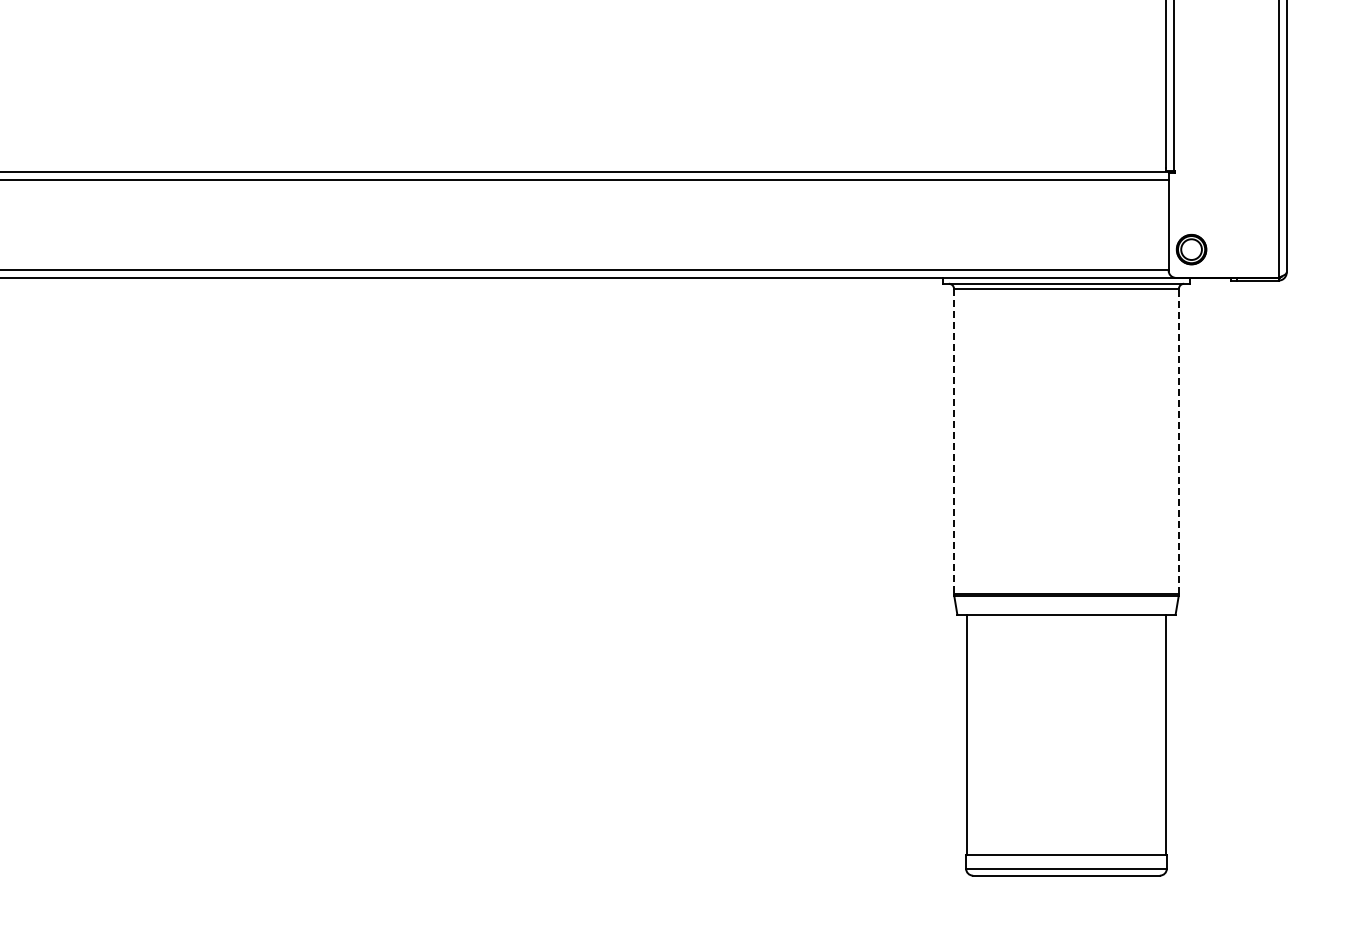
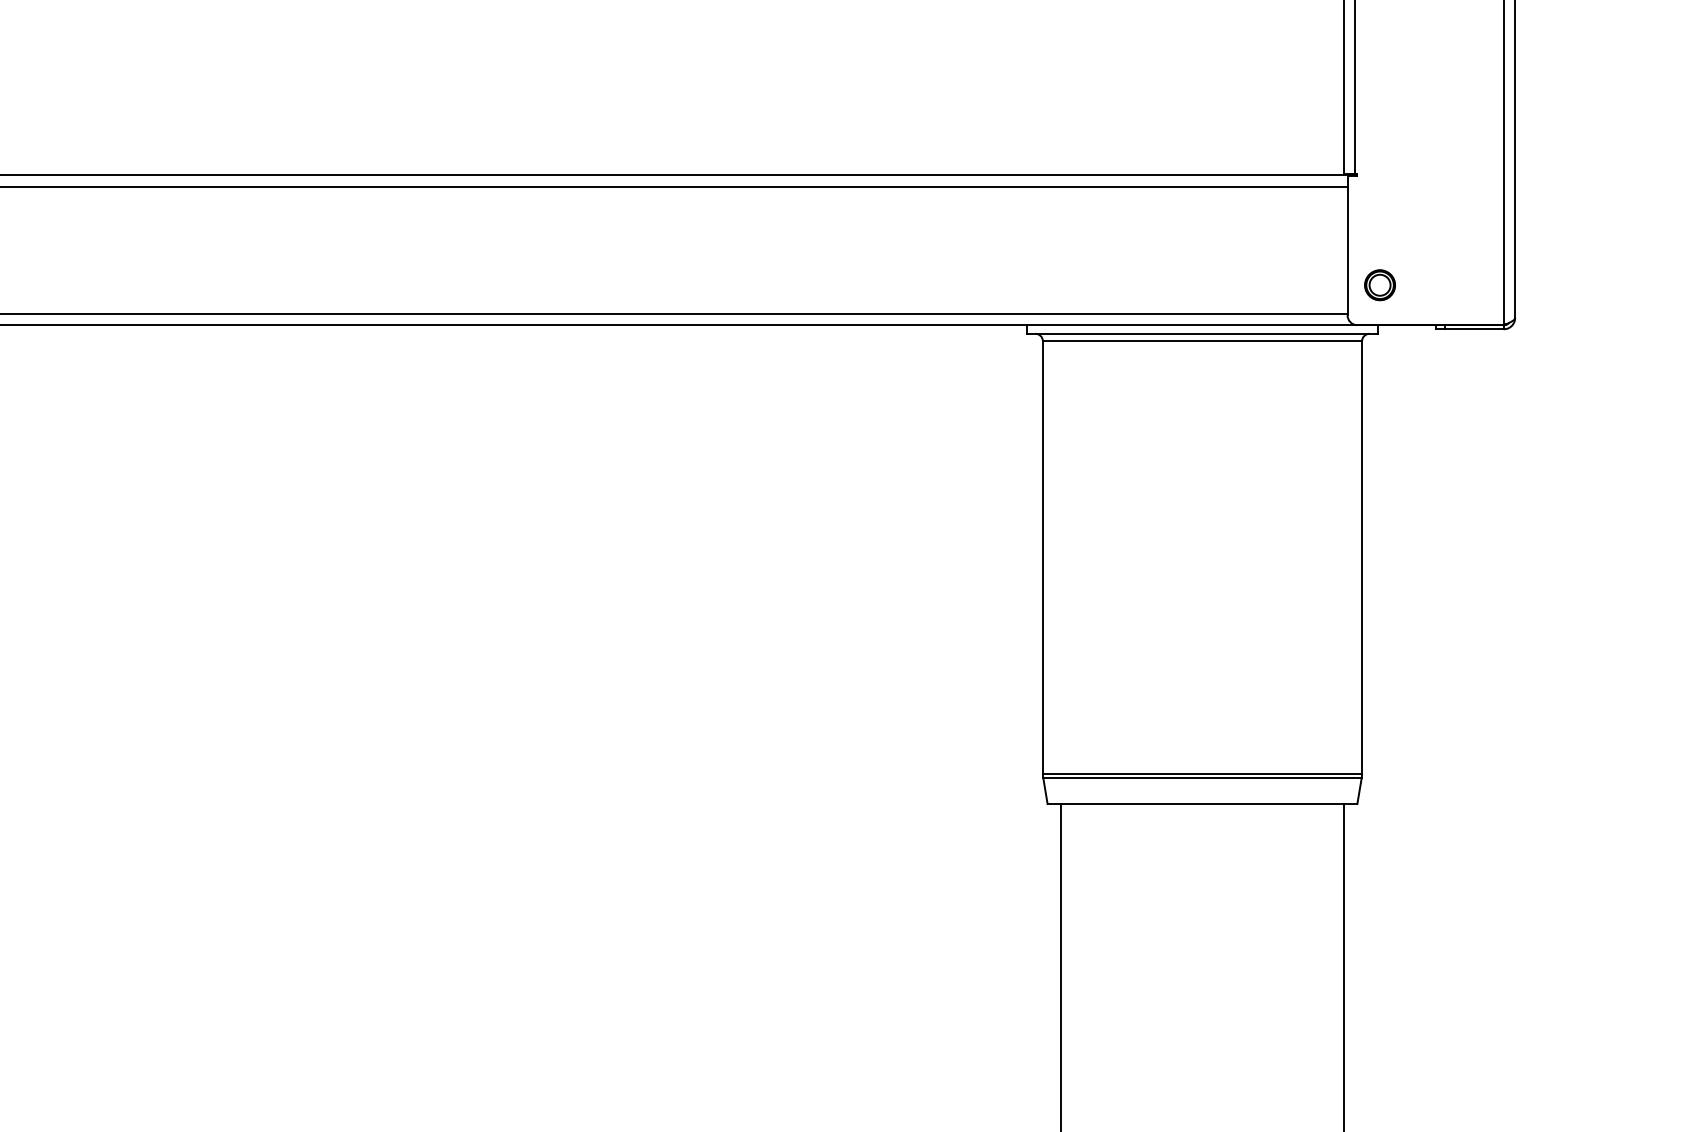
part: (1191, 249) -> (1379, 285), size x0.71
line: (1178, 440) -> (1361, 556), dashed -> solid
line: (954, 441) -> (1043, 557), dashed -> solid

